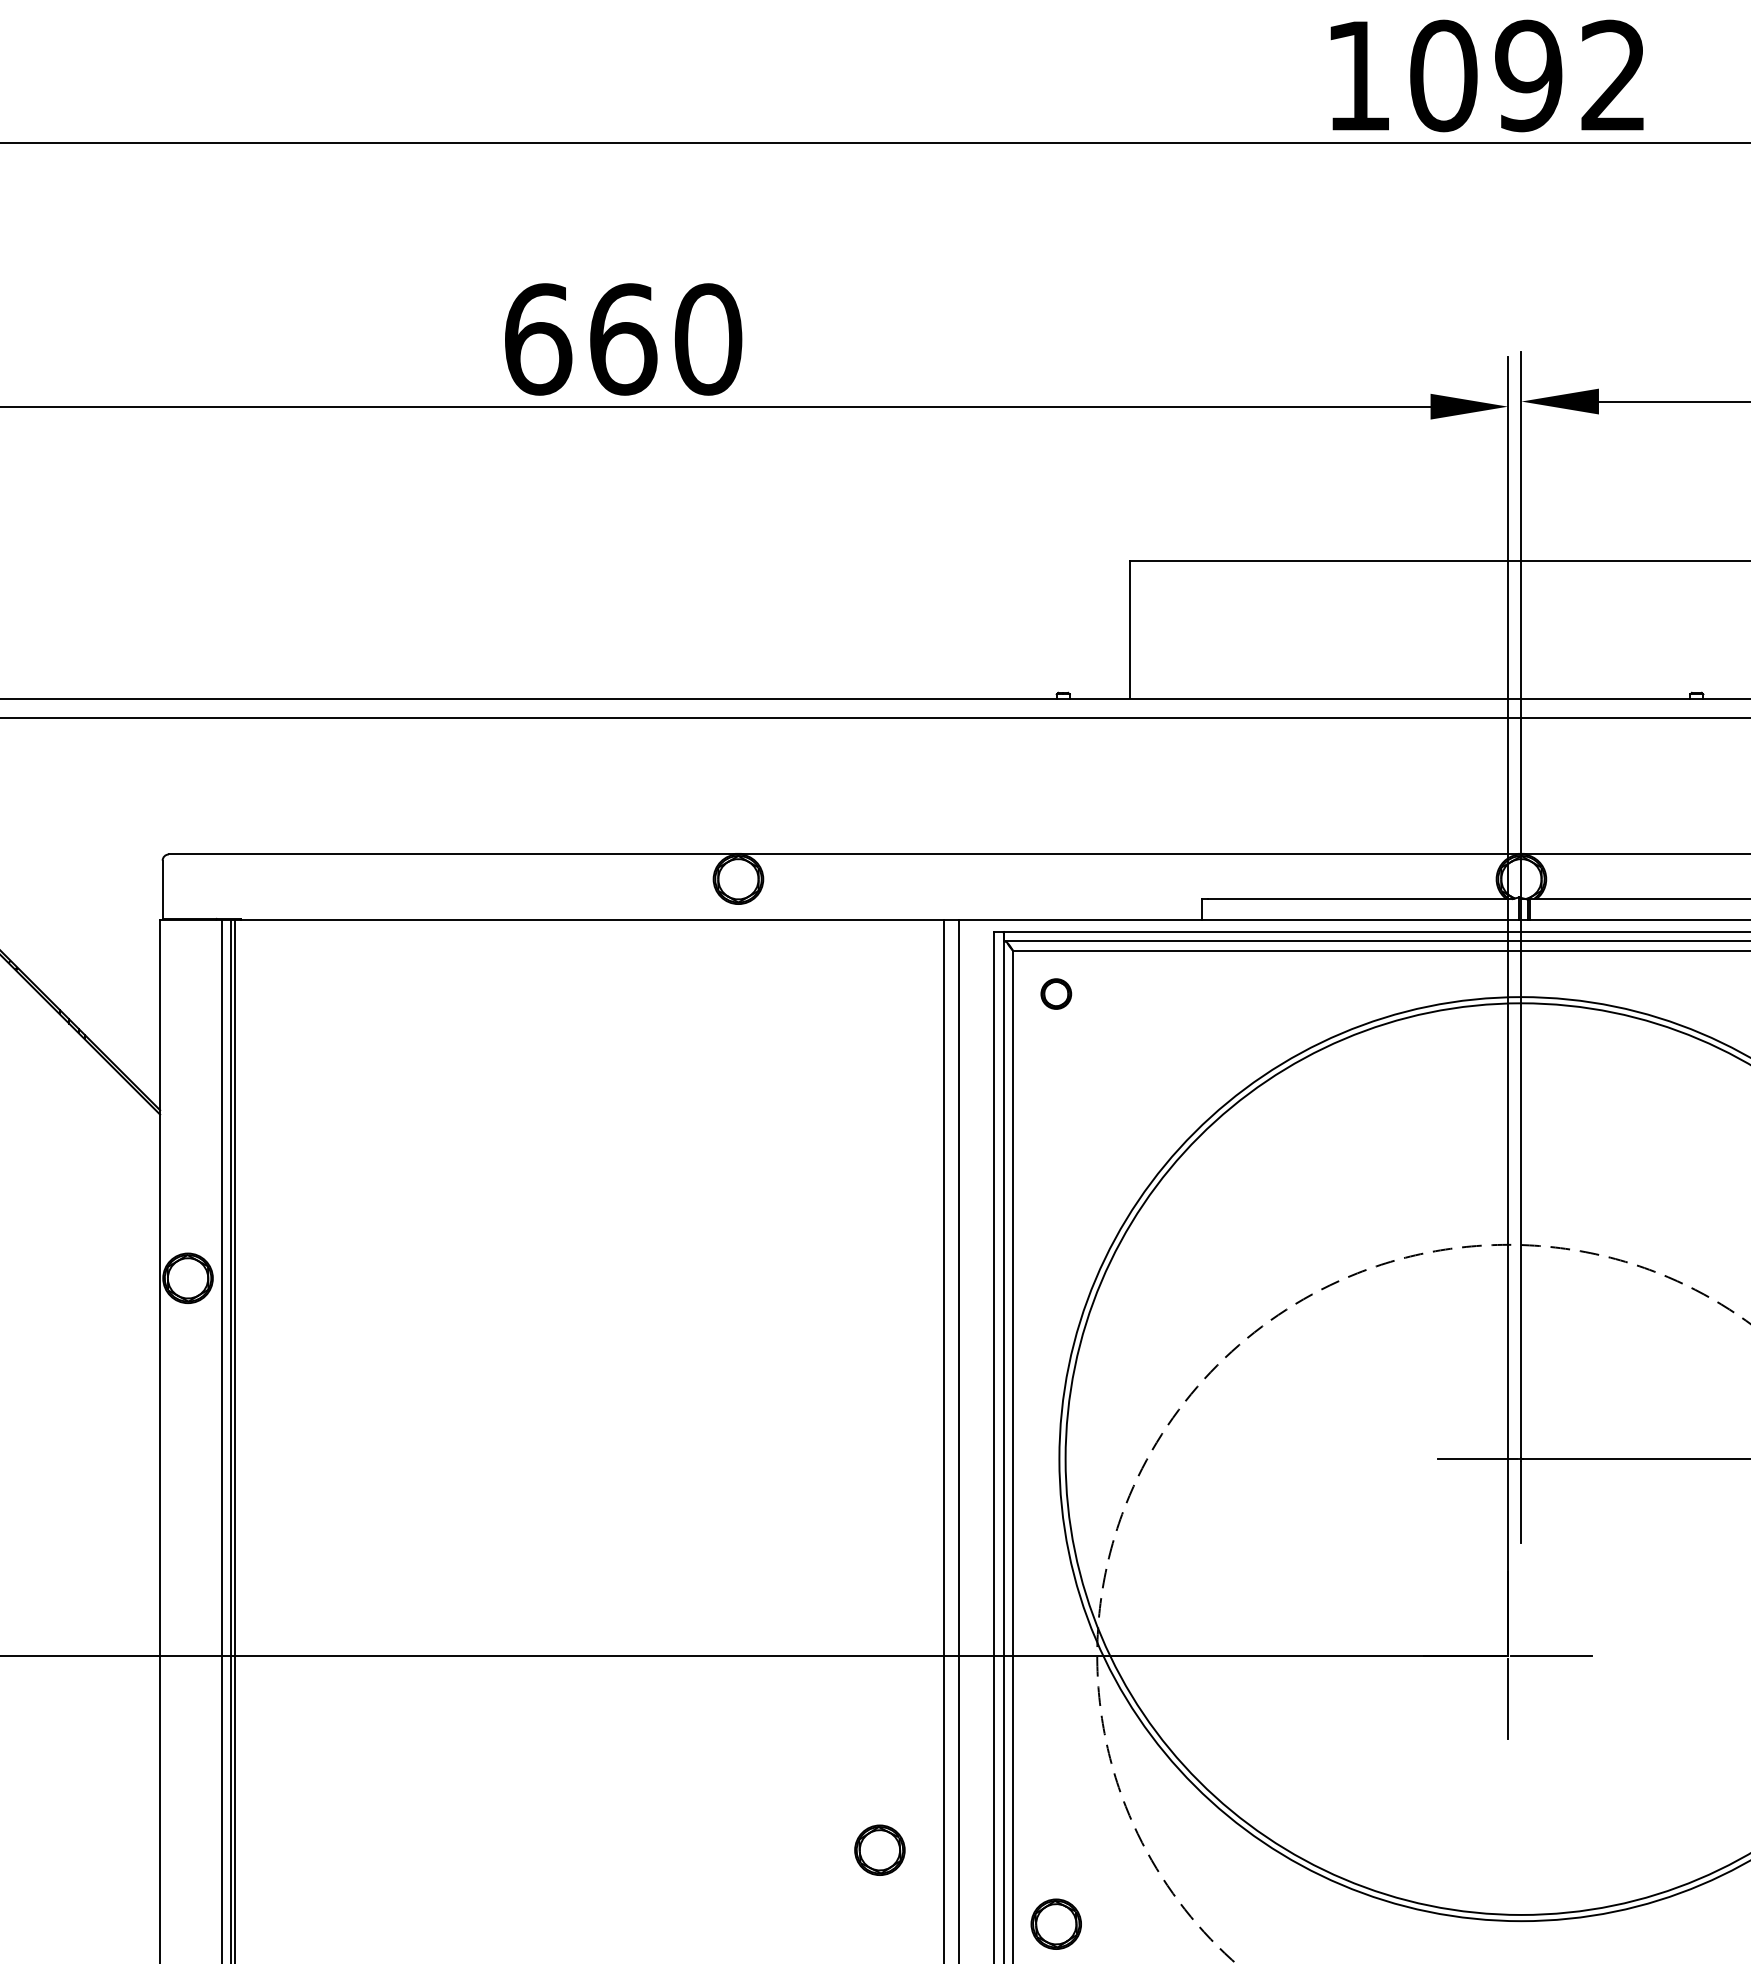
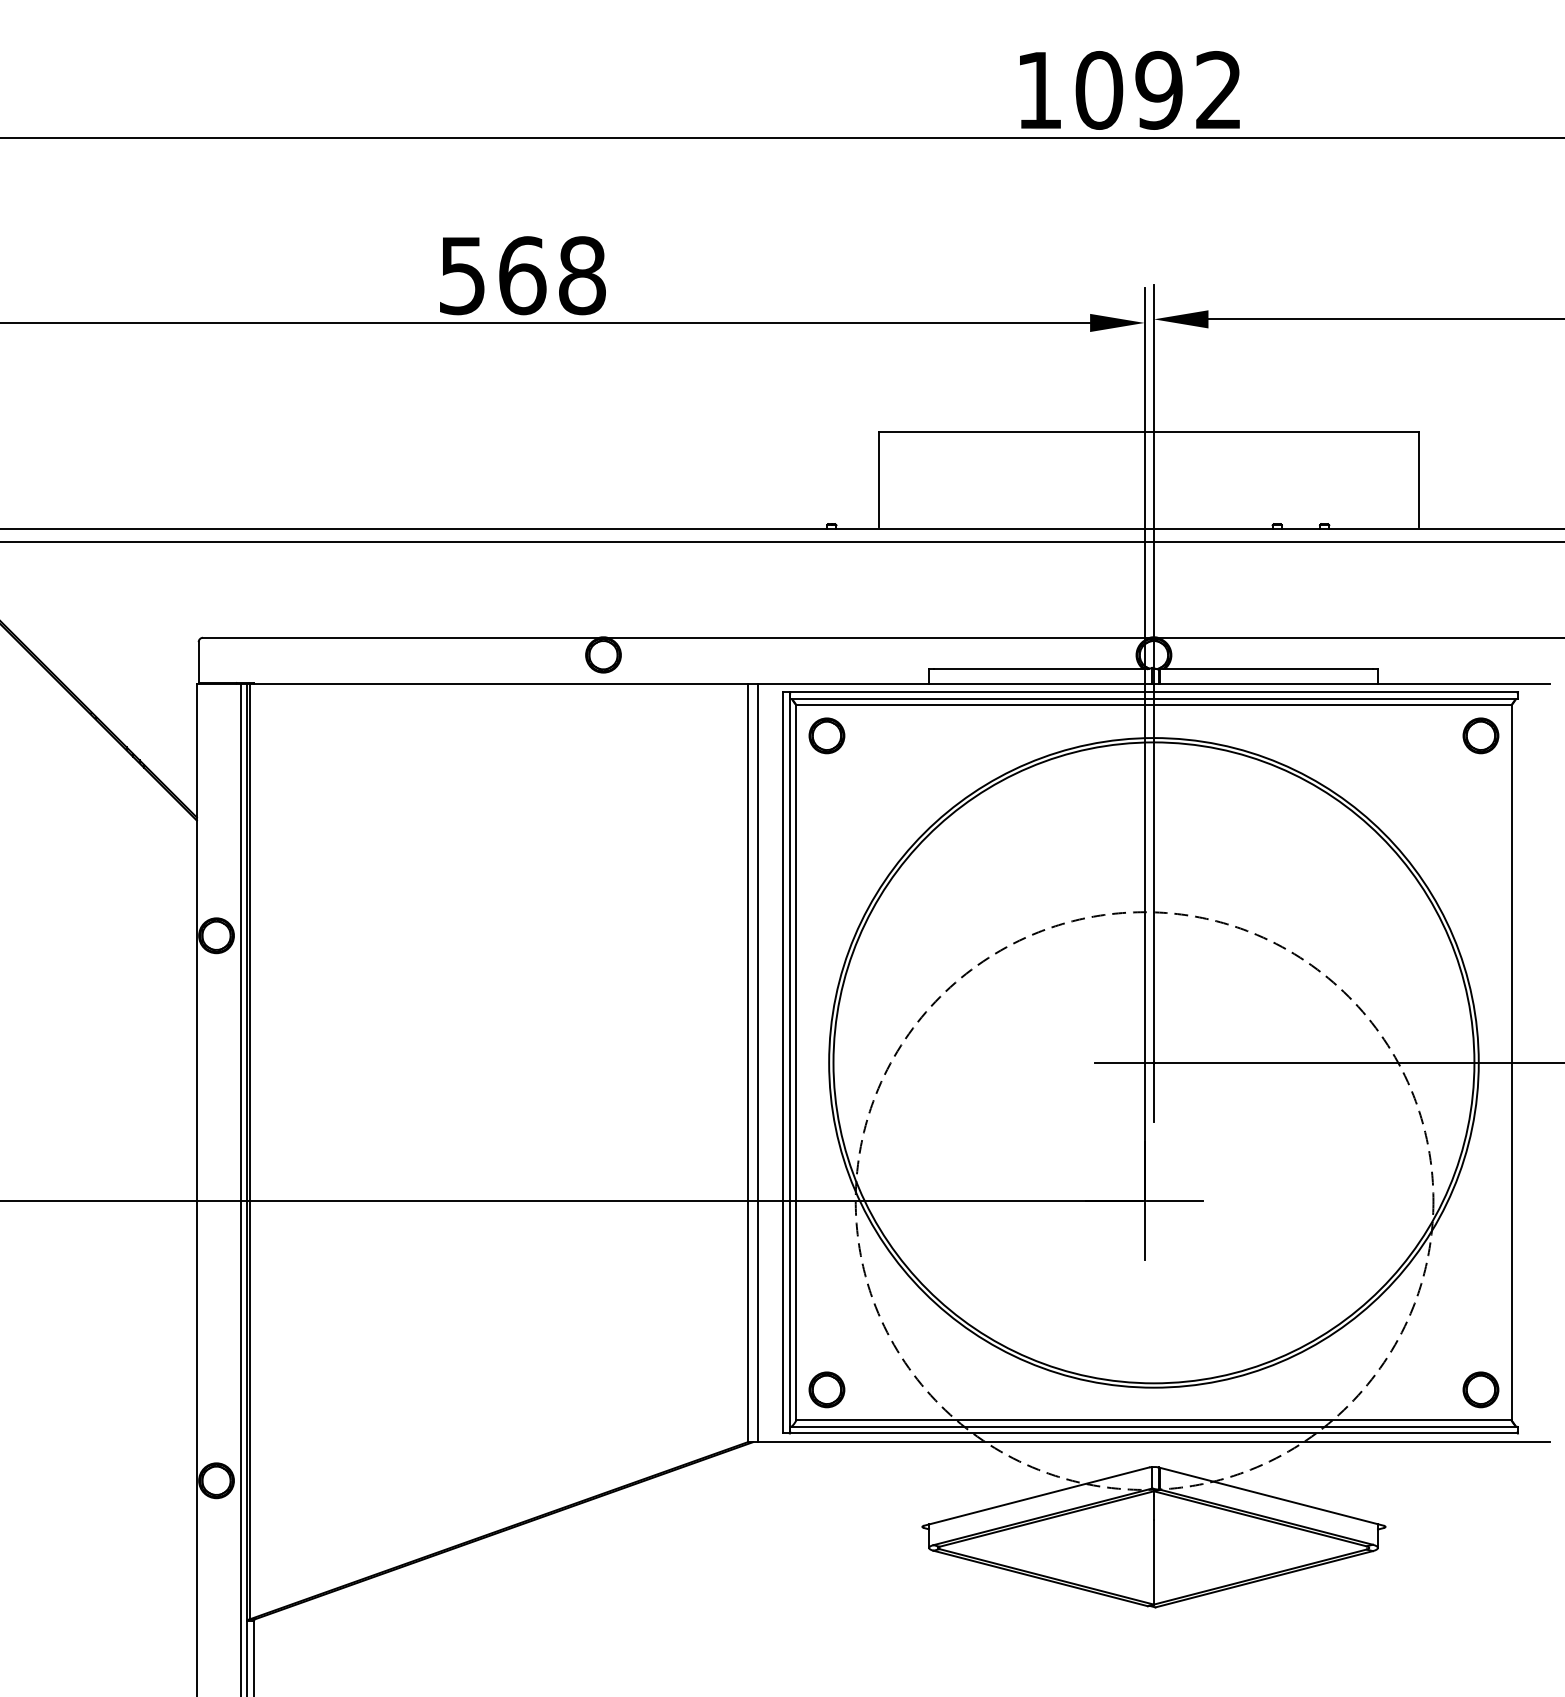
text: (623, 339) -> (522, 275), 660 -> 568
part: (1055, 993) -> (826, 735), size x1.67
part: (879, 1849) -> (702, 1337), removed

